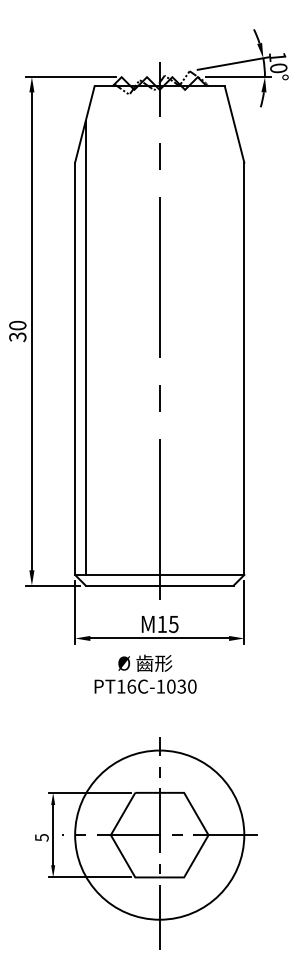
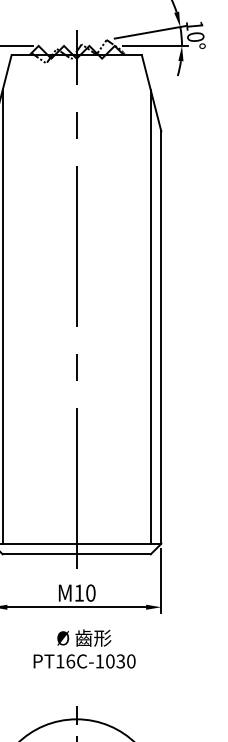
line: (233, 348) -> (150, 317), added
text: (173, 623) -> (90, 592), 15 -> 10
text: (145, 673) -> (84, 648), moved

